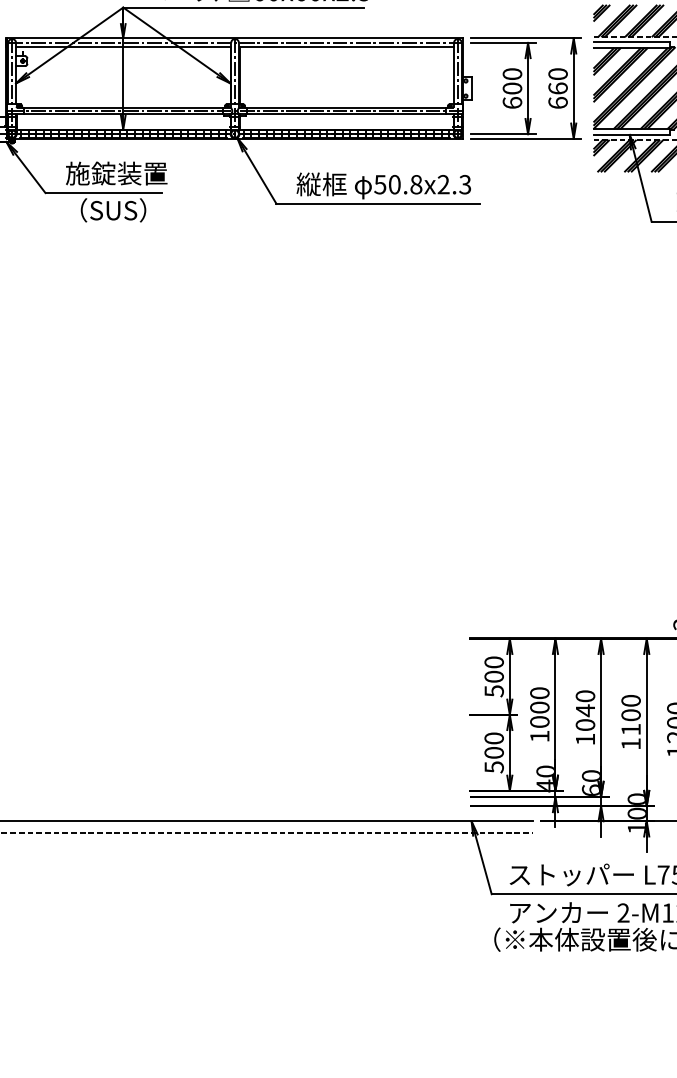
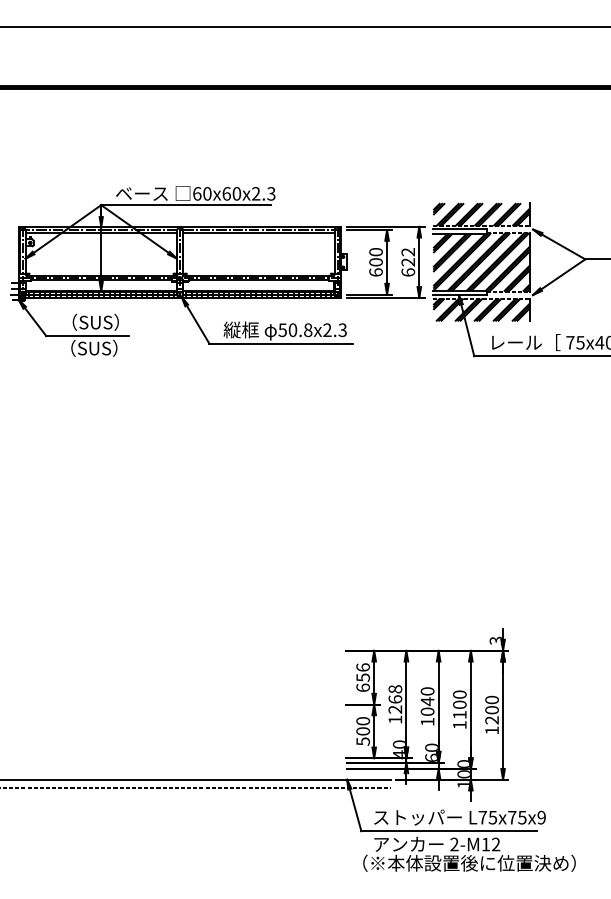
text: (558, 81) -> (408, 257), 660 -> 622
text: (116, 172) -> (96, 321), 施錠装置 -> （SUS）
text: (493, 676) -> (362, 677), 500 -> 656
text: (539, 707) -> (395, 699), 1000 -> 1268

